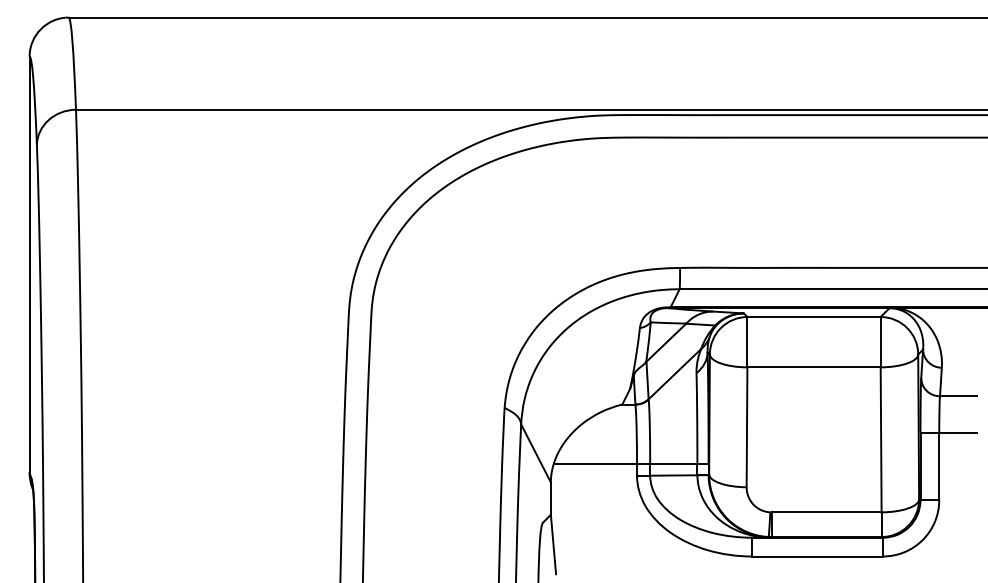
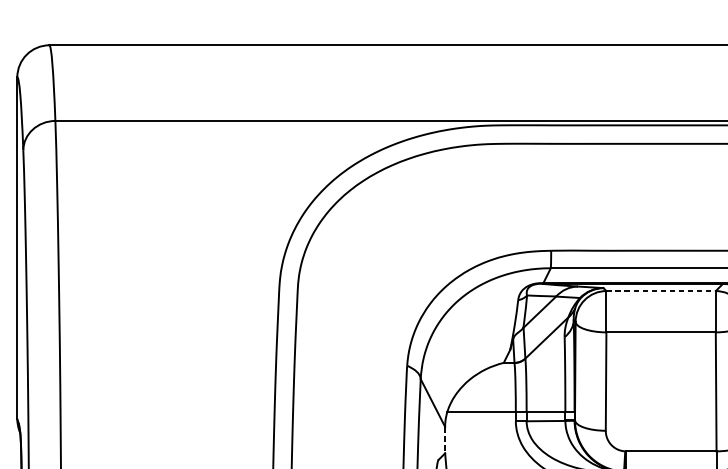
line: (814, 317) -> (661, 291), solid -> dashed
line: (550, 499) -> (444, 440), solid -> dashed

